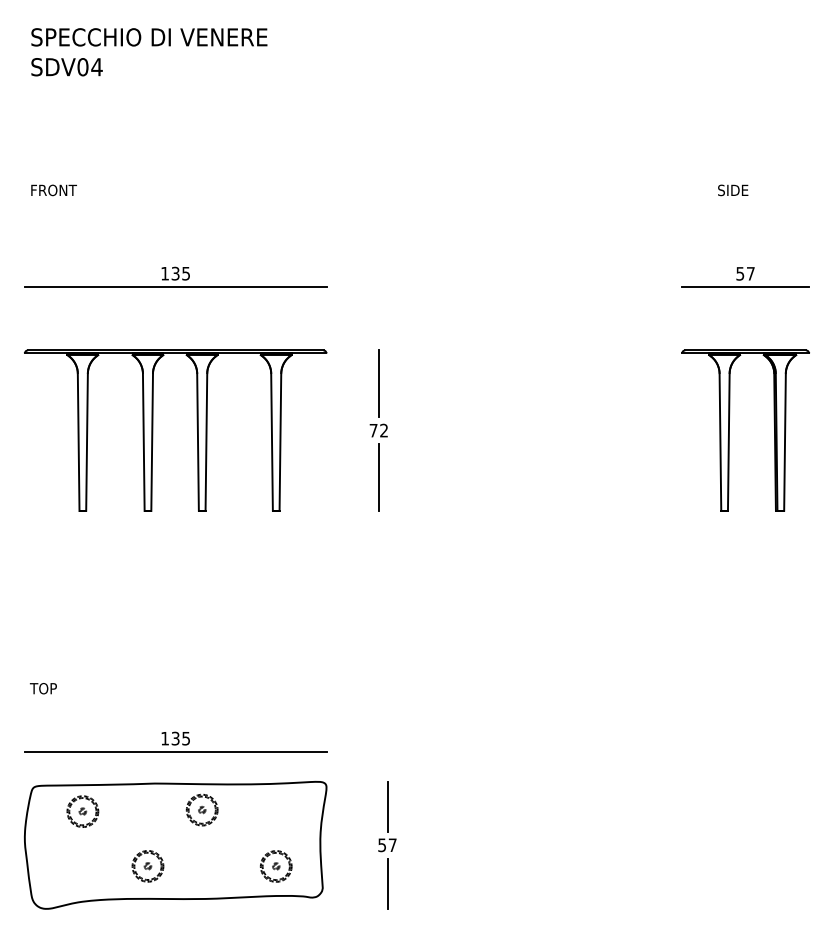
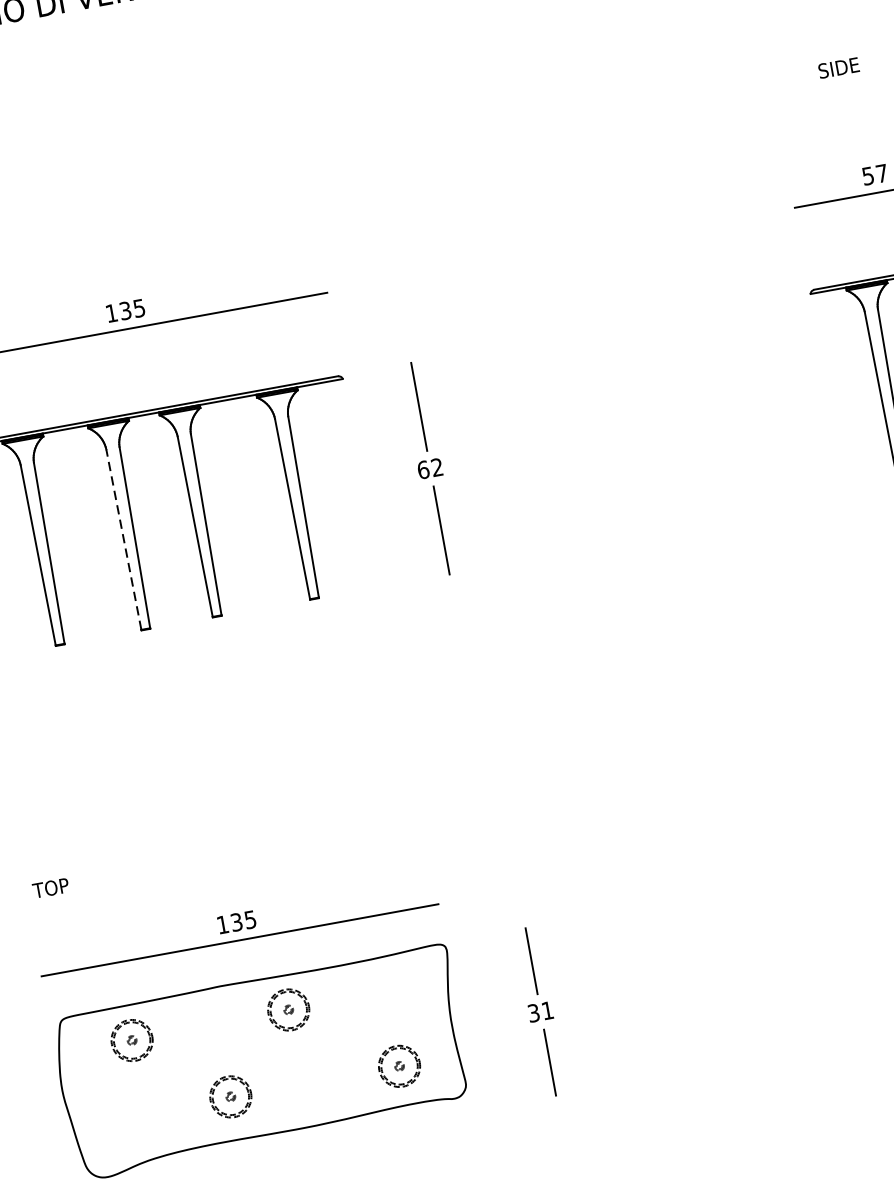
text: (373, 430) -> (423, 469), 72 -> 62
line: (143, 441) -> (123, 539), solid -> dashed
text: (387, 844) -> (540, 1010), 57 -> 31

